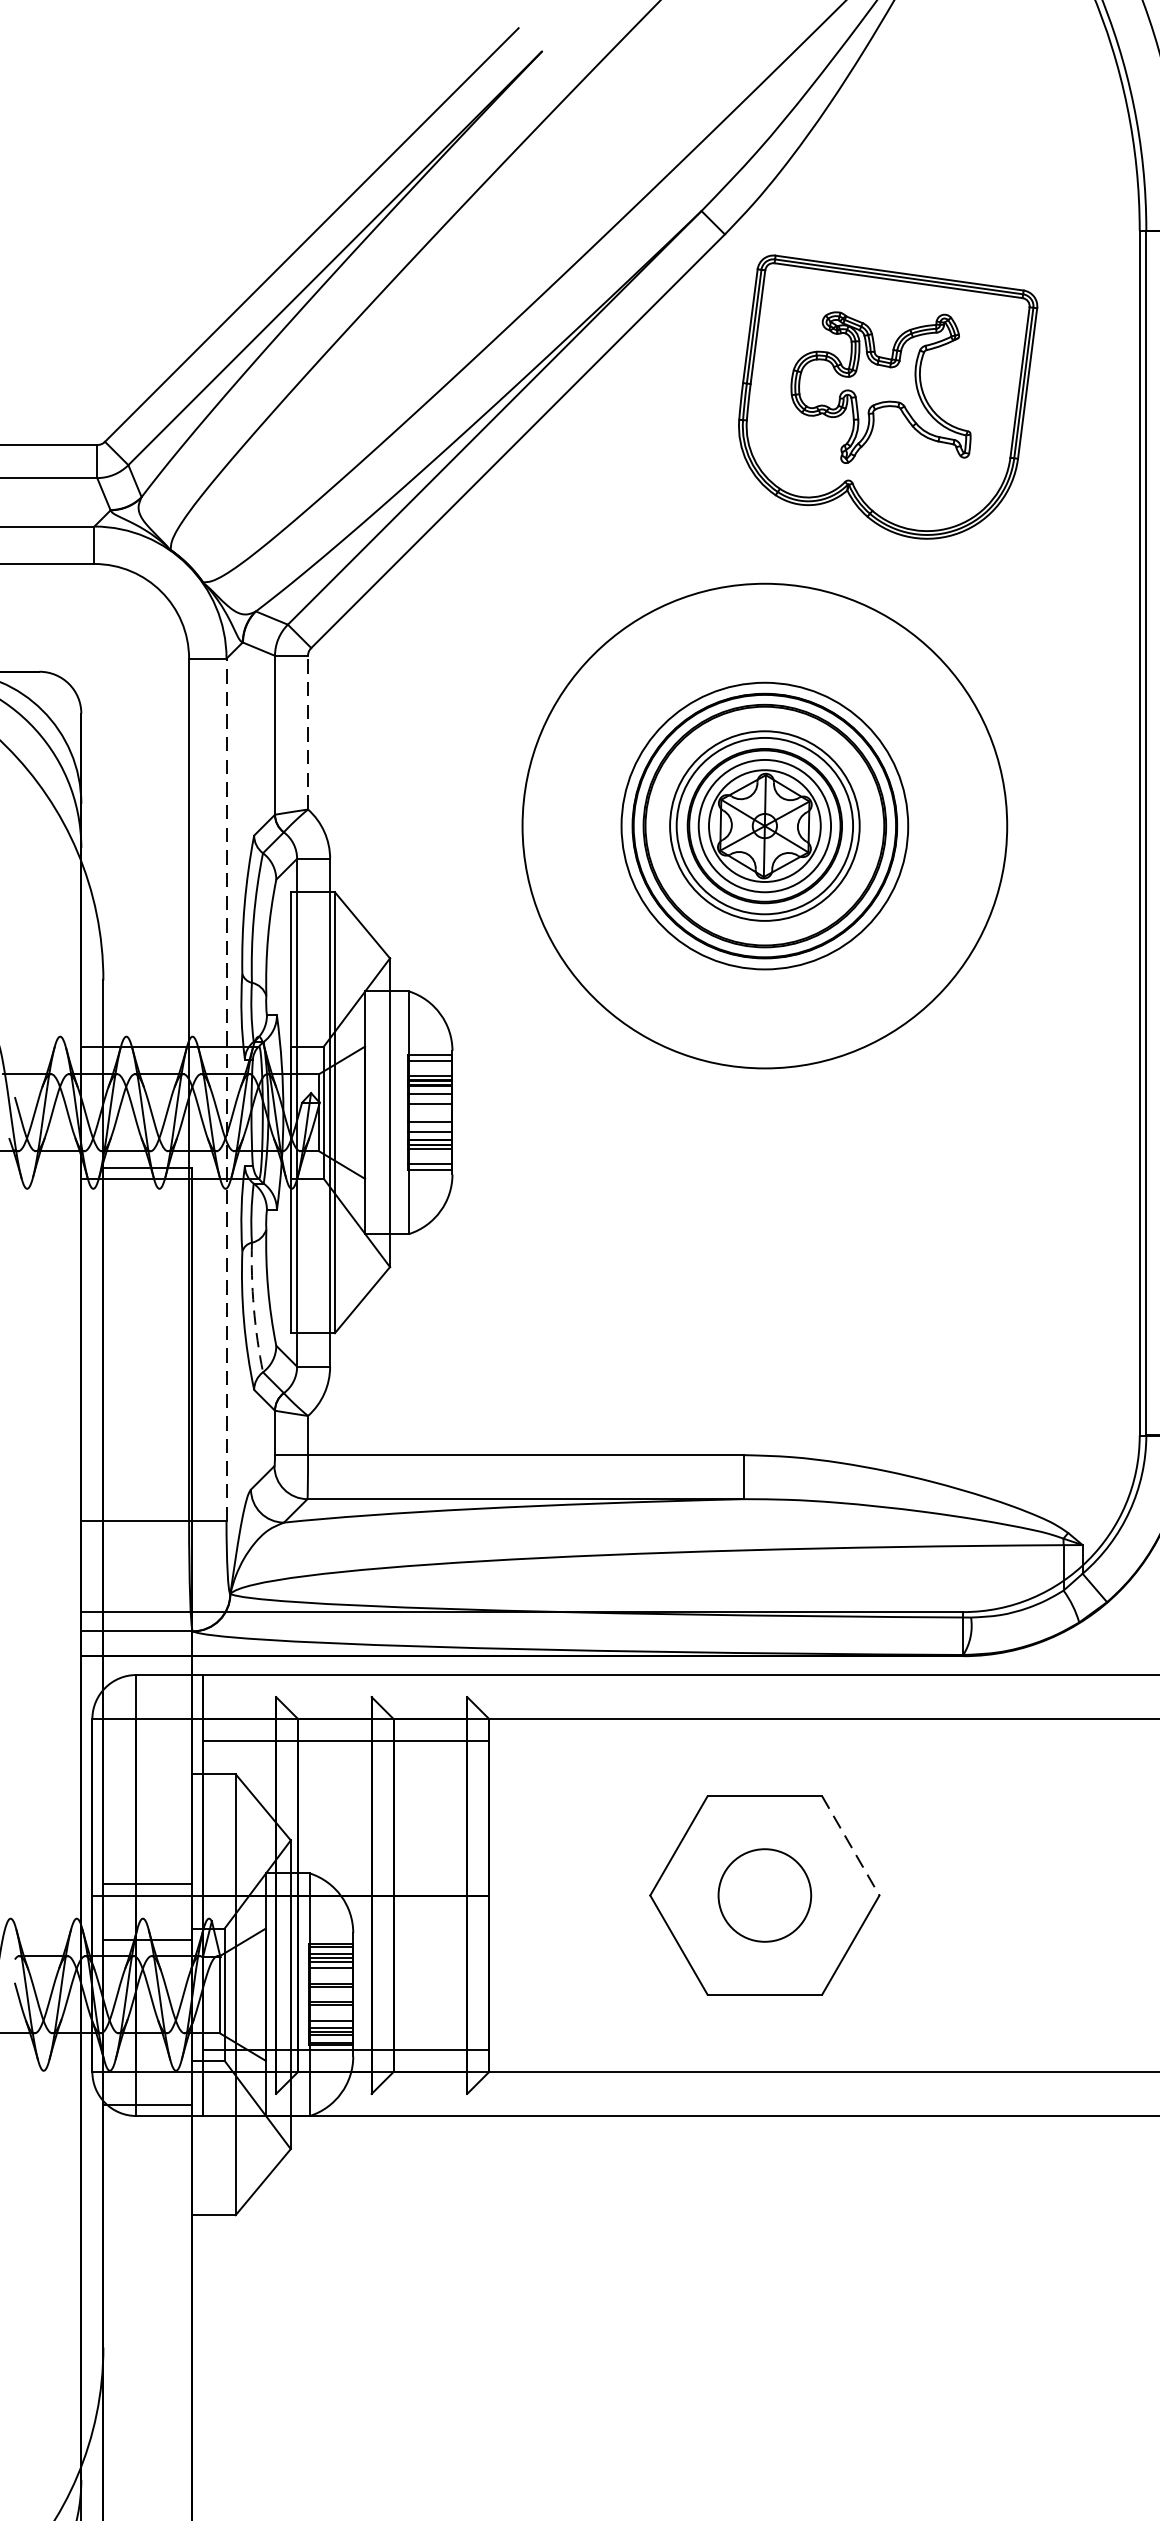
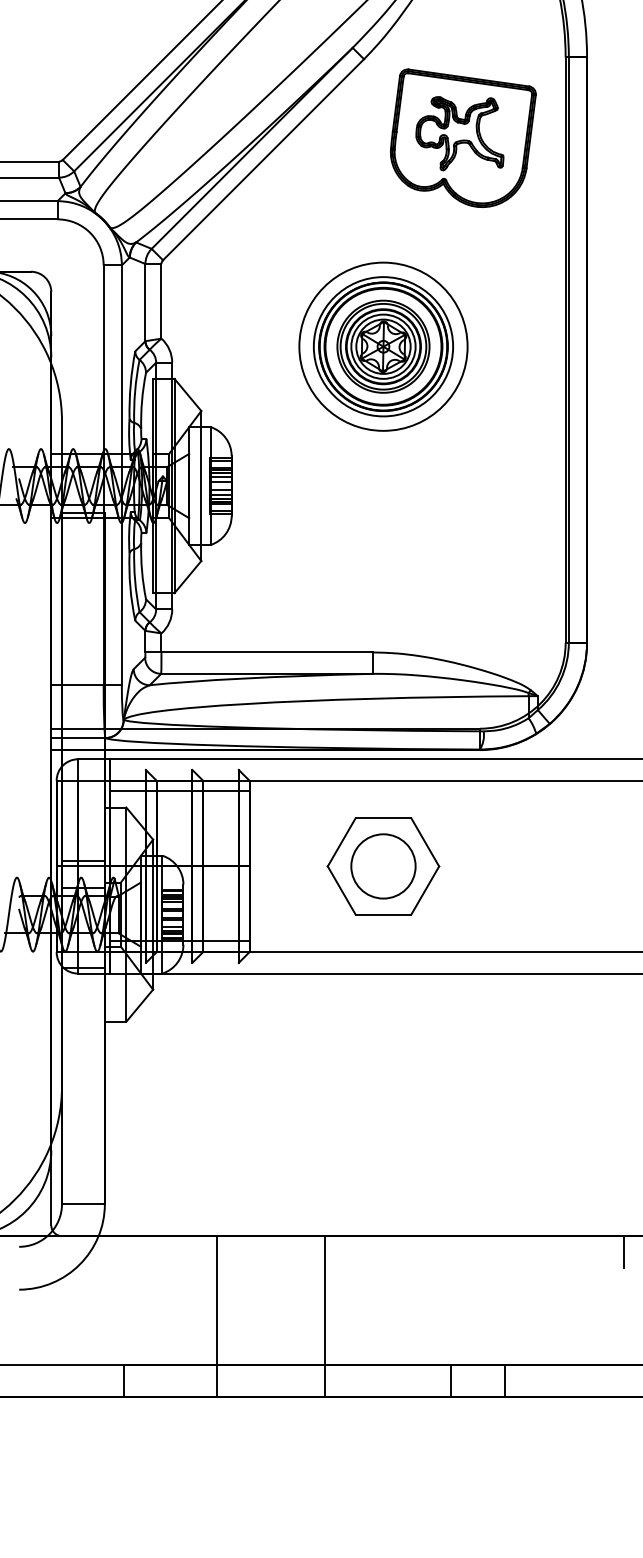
part: (888, 395) -> (463, 137), moved
line: (308, 730) -> (161, 300), dashed -> solid
circle: (764, 825) -> (383, 346), size x0.71
line: (225, 1088) -> (121, 474), dashed -> solid
arc: (254, 1307) -> (135, 580), dashed -> solid
line: (851, 1846) -> (425, 842), dashed -> solid
circle: (764, 1895) -> (383, 866), size x1.43

